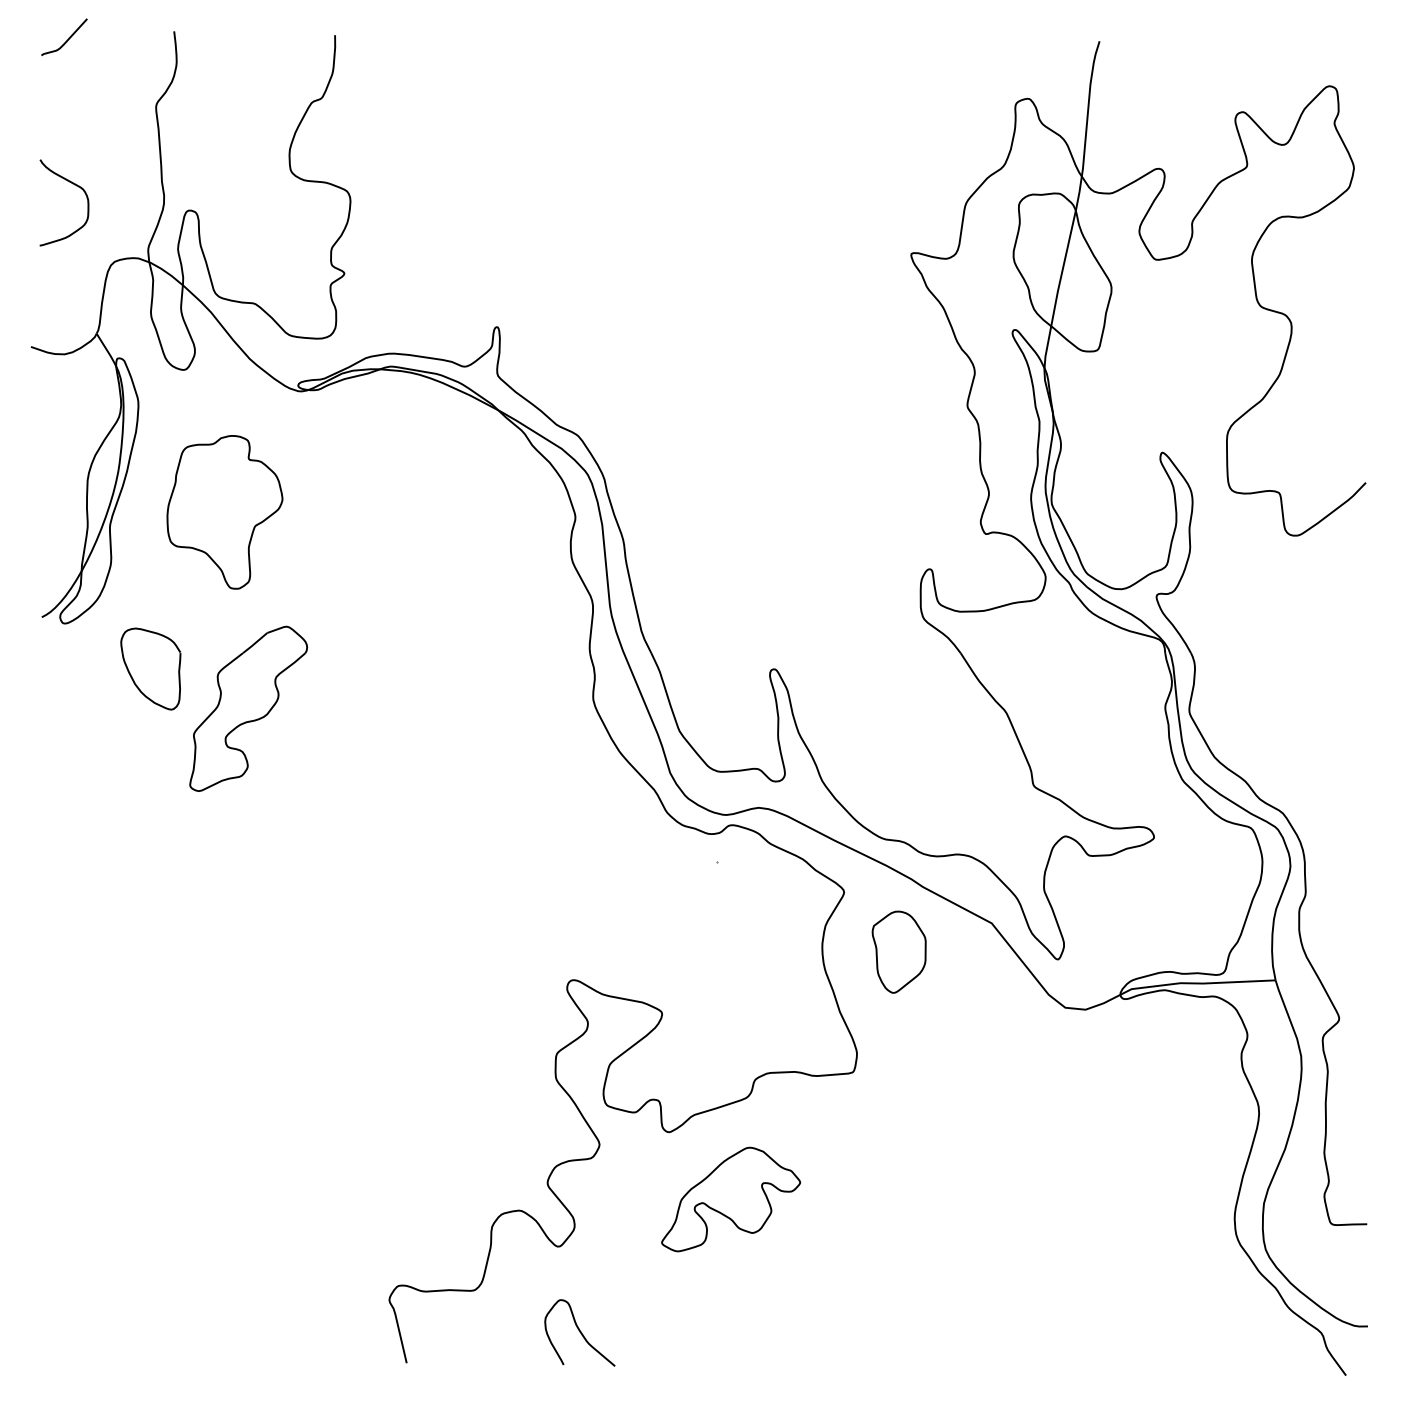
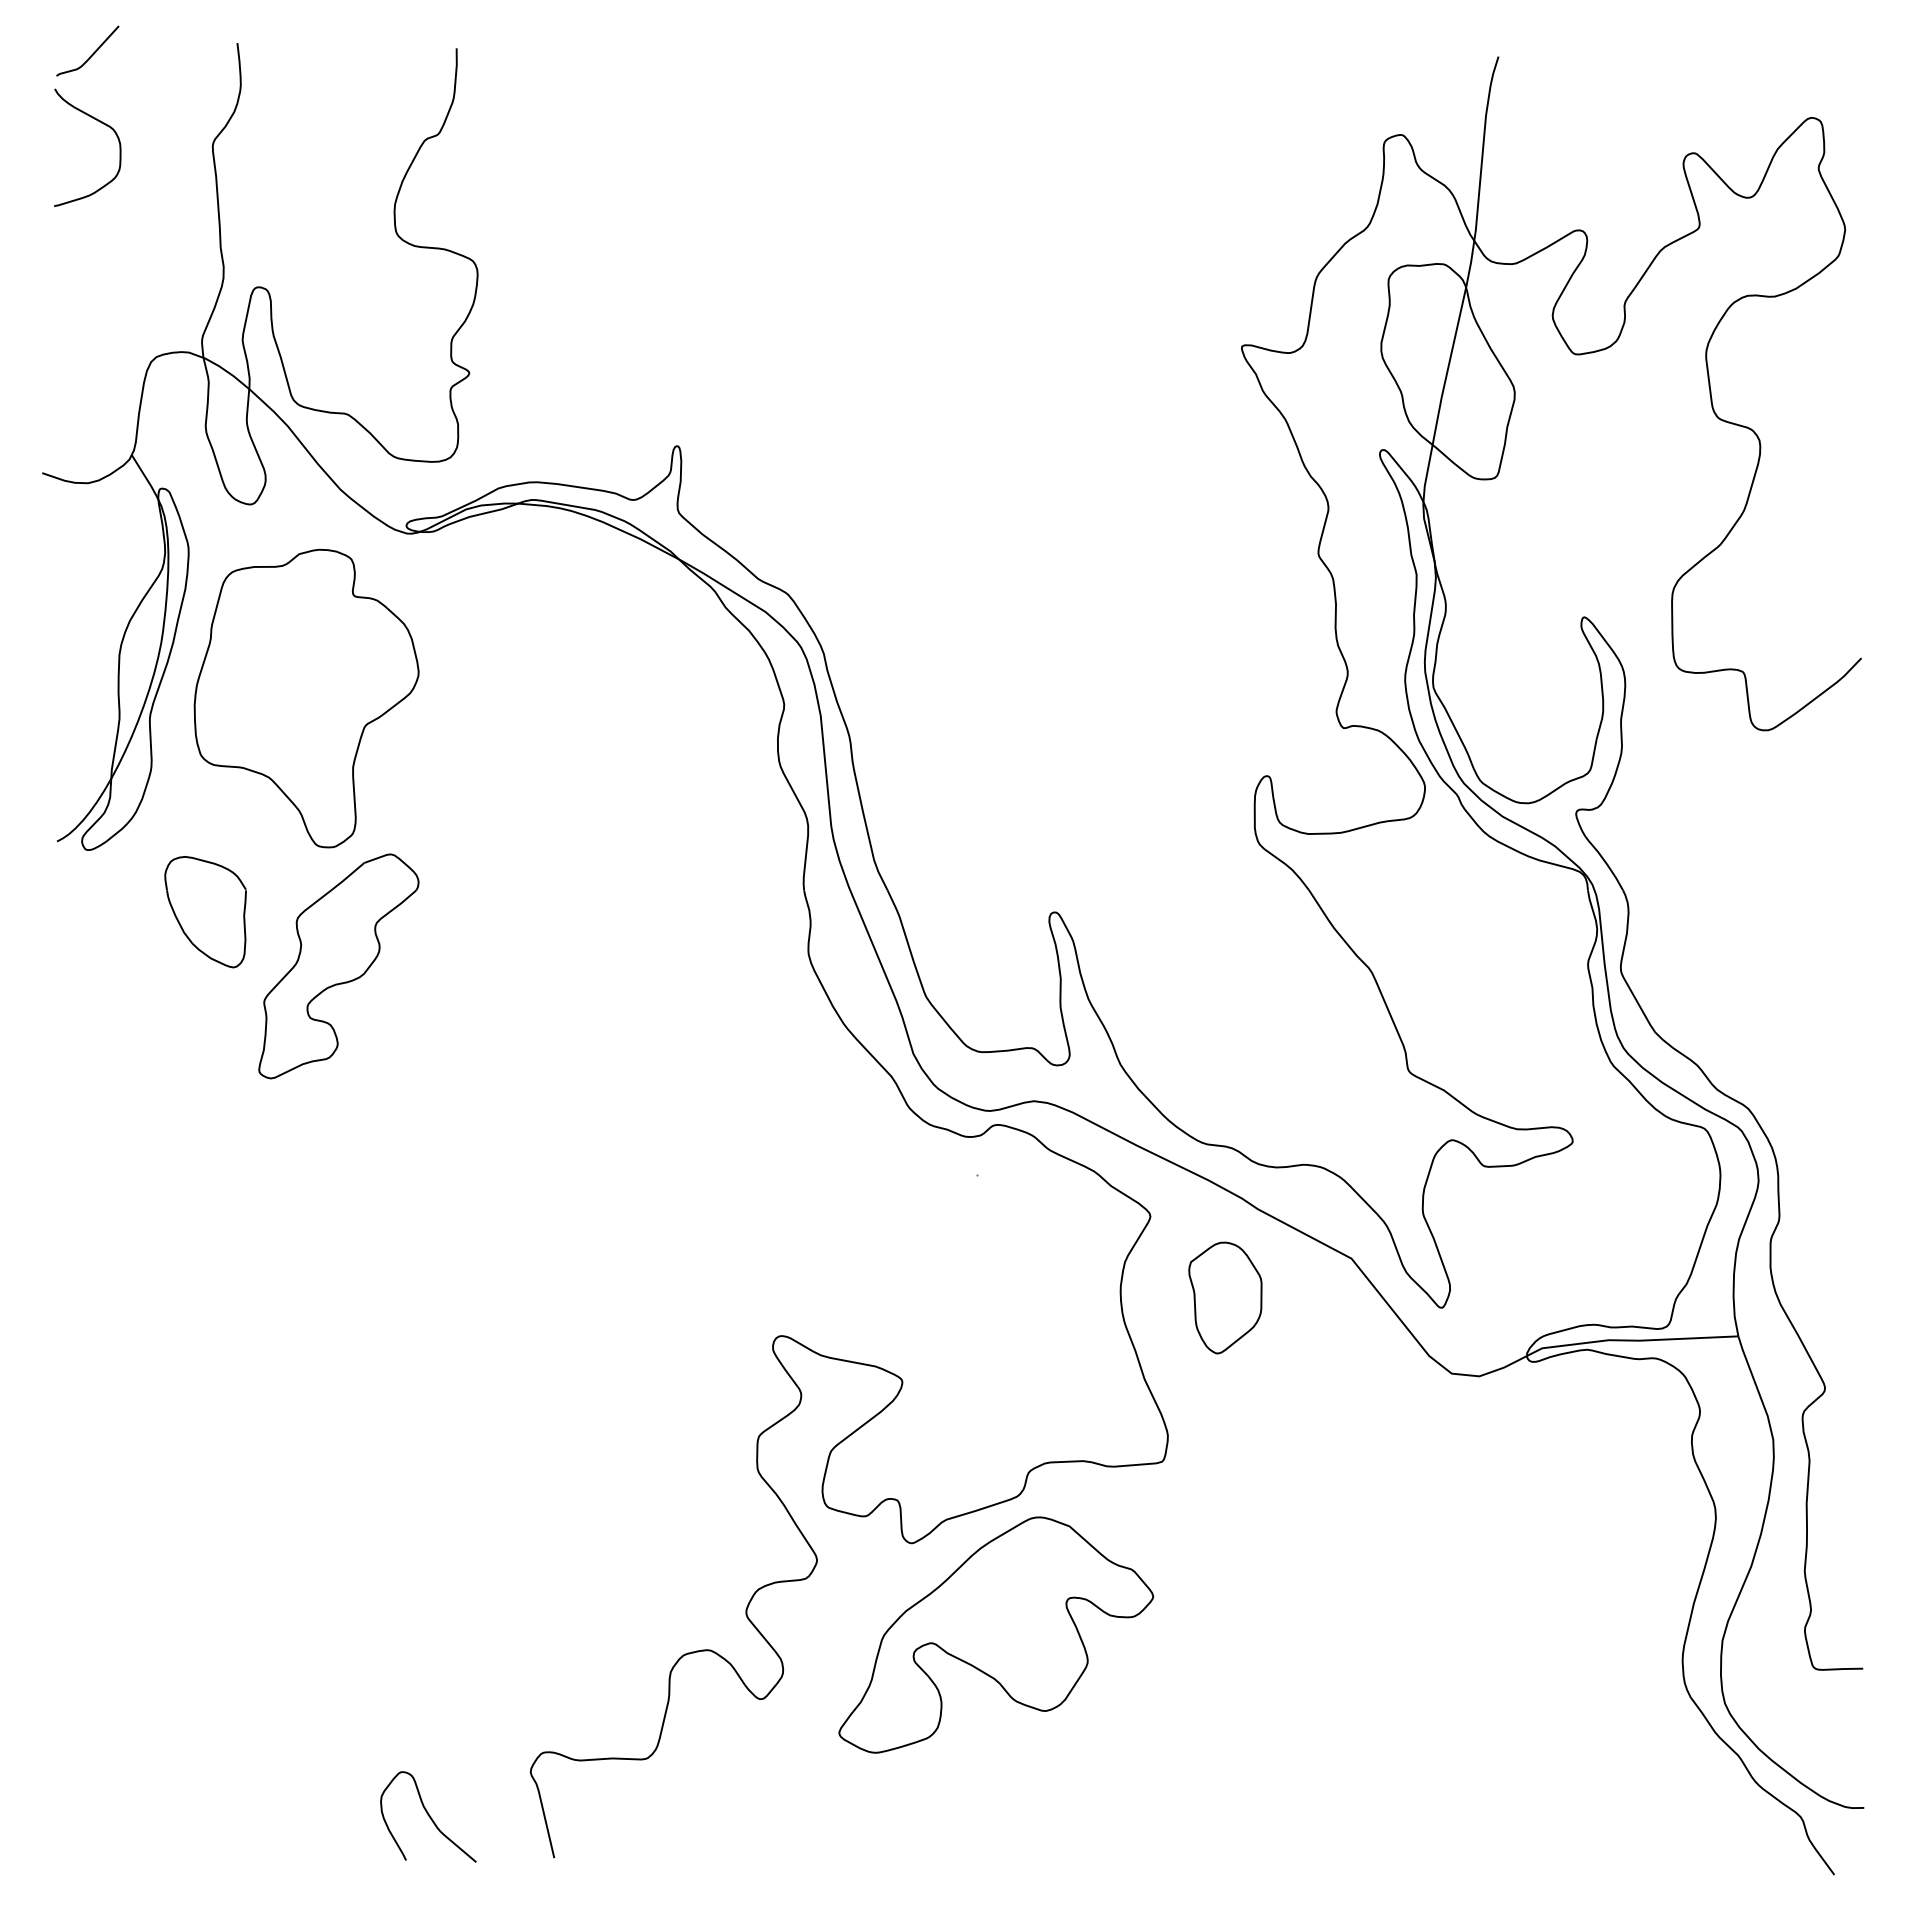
curve: (73, 184) -> (99, 122), moved
part: (224, 512) -> (306, 698), size x1.43
part: (731, 1199) -> (996, 1634), size x1.67
curve: (580, 1332) -> (428, 1816), moved

